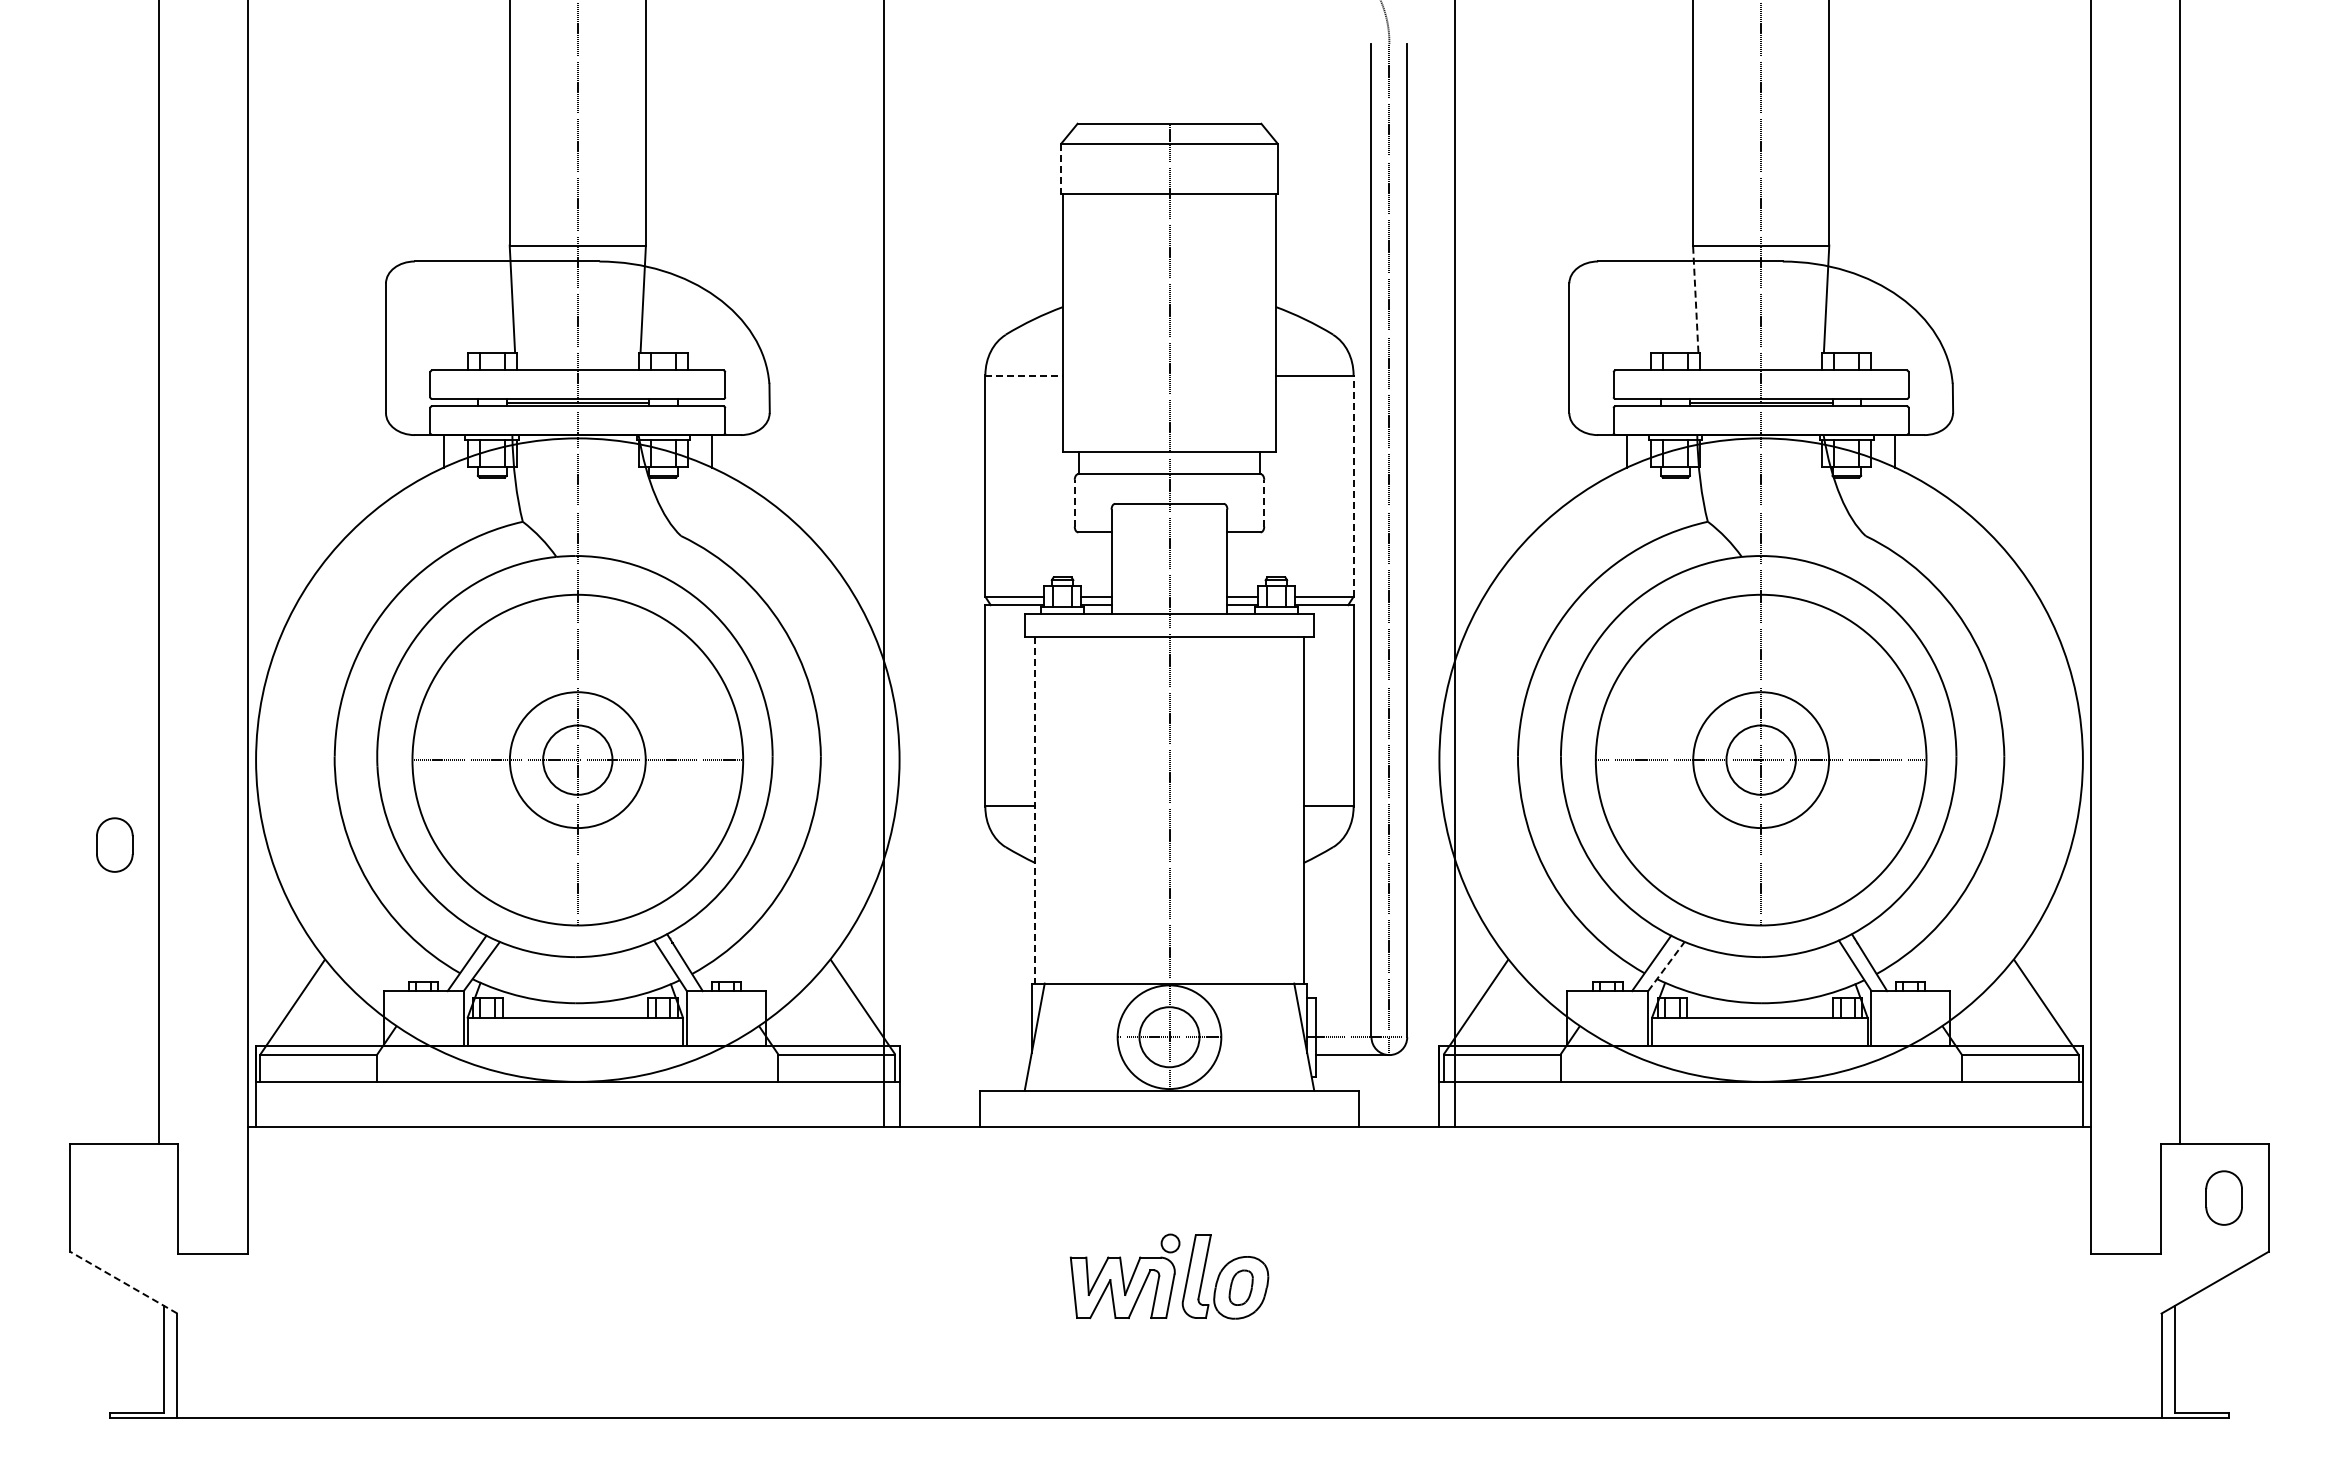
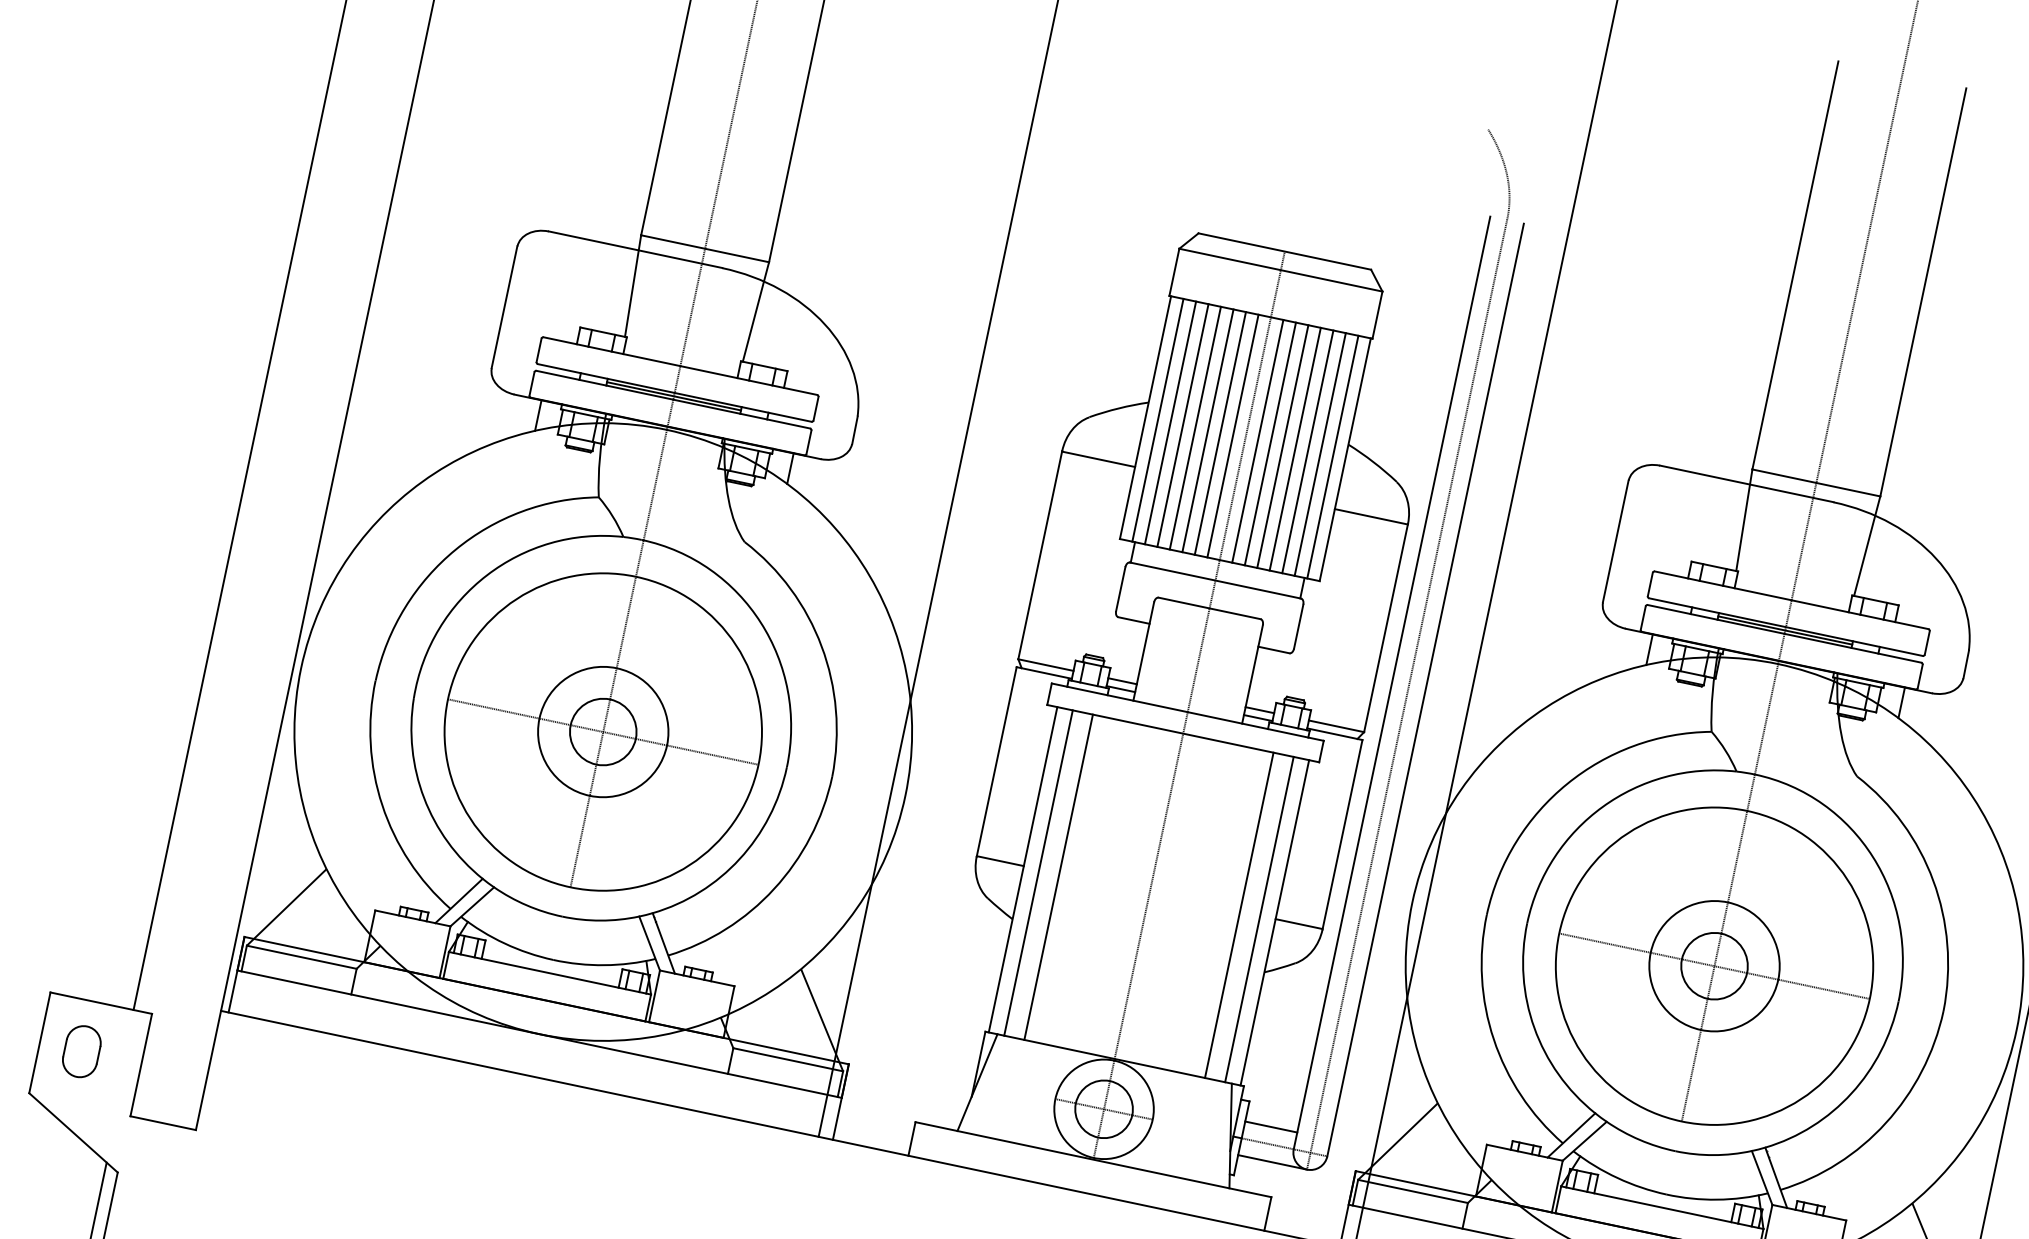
line: (1061, 169) -> (1174, 273), dashed -> solid
line: (1695, 299) -> (1744, 520), dashed -> solid
line: (1076, 322) -> (1158, 419), added
line: (1089, 322) -> (1170, 422), added
line: (1103, 322) -> (1183, 425), added
line: (1116, 322) -> (1195, 427), added
line: (1129, 322) -> (1207, 430), added
line: (1142, 322) -> (1220, 432), added
line: (1156, 322) -> (1233, 435), added
line: (1182, 322) -> (1257, 440), added
line: (1196, 322) -> (1270, 443), added
line: (1209, 322) -> (1283, 446), added
line: (1222, 322) -> (1295, 448), added
line: (1235, 322) -> (1307, 451), added
line: (1249, 322) -> (1320, 453), added
line: (1262, 322) -> (1332, 456), added
line: (1024, 375) -> (1098, 459), dashed -> solid
line: (1353, 485) -> (1386, 627), dashed -> solid
line: (1074, 502) -> (1120, 588), dashed -> solid
line: (1264, 502) -> (1299, 625), dashed -> solid
line: (1035, 810) -> (1023, 869), dashed -> solid
line: (1051, 810) -> (1038, 873), added
line: (1073, 810) -> (1058, 877), added
line: (1265, 810) -> (1239, 915), added
line: (1287, 810) -> (1259, 919), added
part: (114, 844) -> (81, 1051), moved
line: (1666, 966) -> (1584, 1141), dashed -> solid
line: (1343, 1019) -> (1270, 1127), added
line: (123, 1282) -> (73, 1132), dashed -> solid

